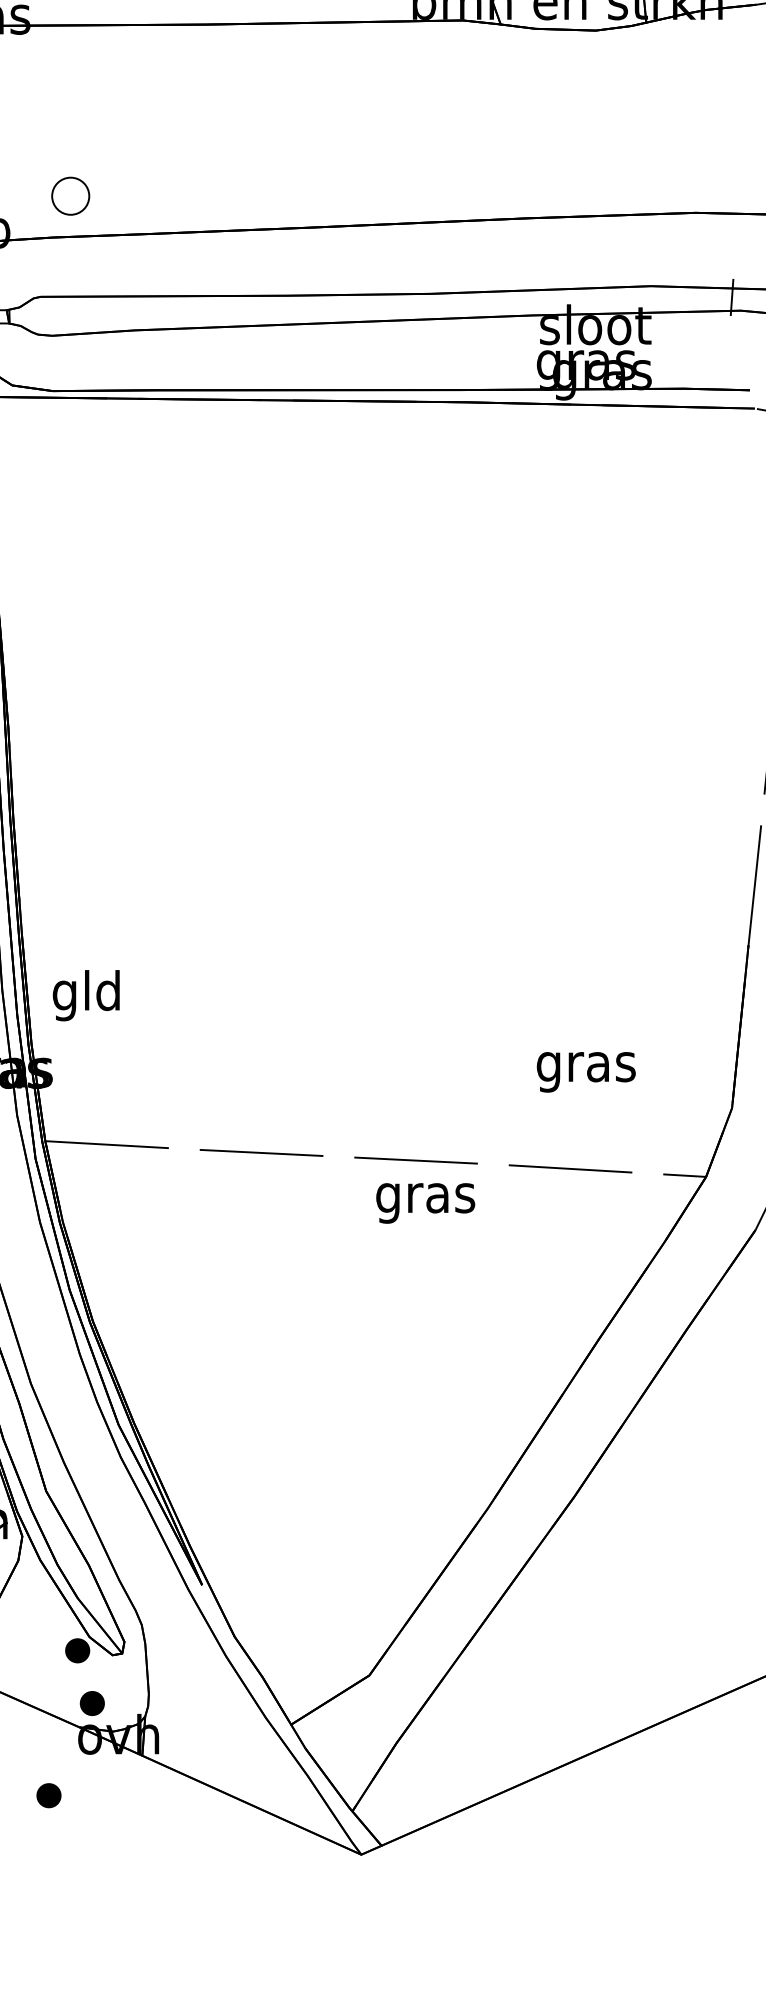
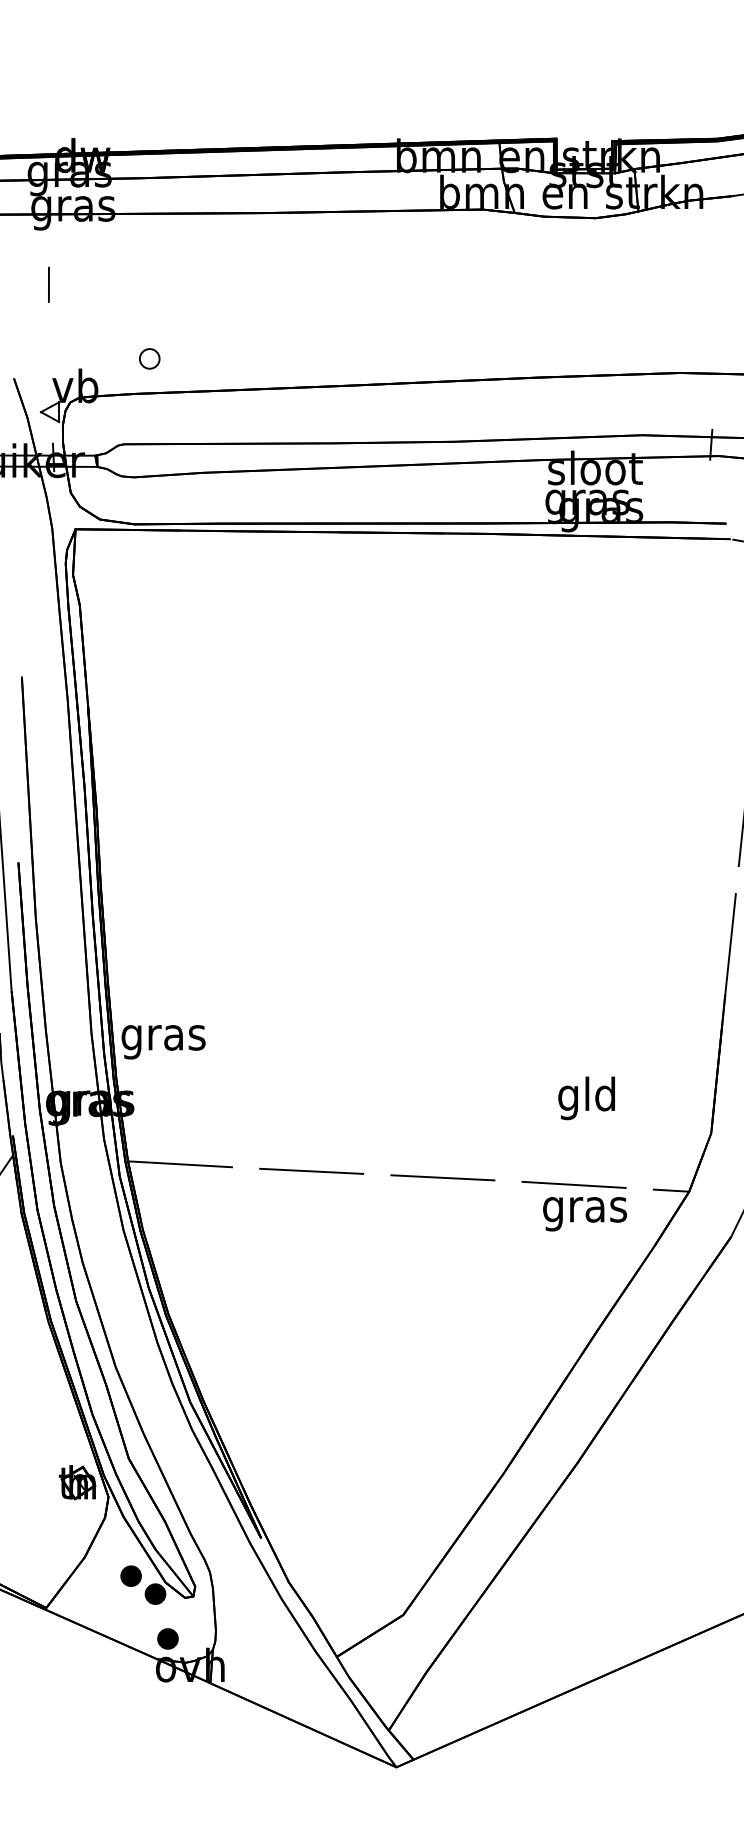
part: (70, 195) -> (149, 358), size x0.62
text: (87, 995) -> (163, 1037), gld -> gras
text: (586, 1067) -> (587, 1098), gras -> gld
text: (426, 1203) -> (585, 1214), moved
part: (48, 1794) -> (130, 1575), moved

